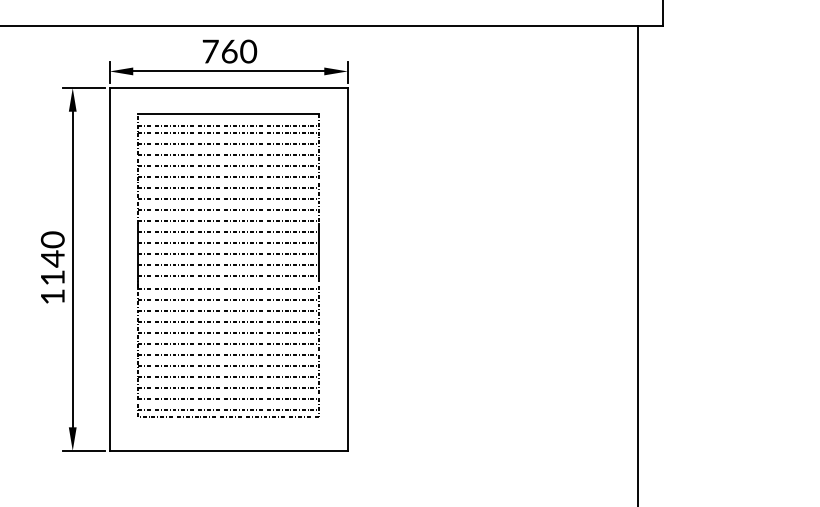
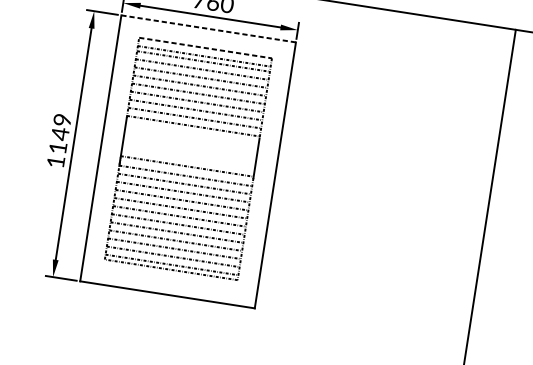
line: (229, 88) -> (209, 29), solid -> dashed
line: (228, 114) -> (205, 48), solid -> dashed
line: (228, 231) -> (192, 133), removed
text: (53, 239) -> (62, 119), 1140 -> 1149
line: (228, 242) -> (190, 142), removed
line: (228, 253) -> (189, 150), removed
line: (228, 264) -> (188, 158), removed

